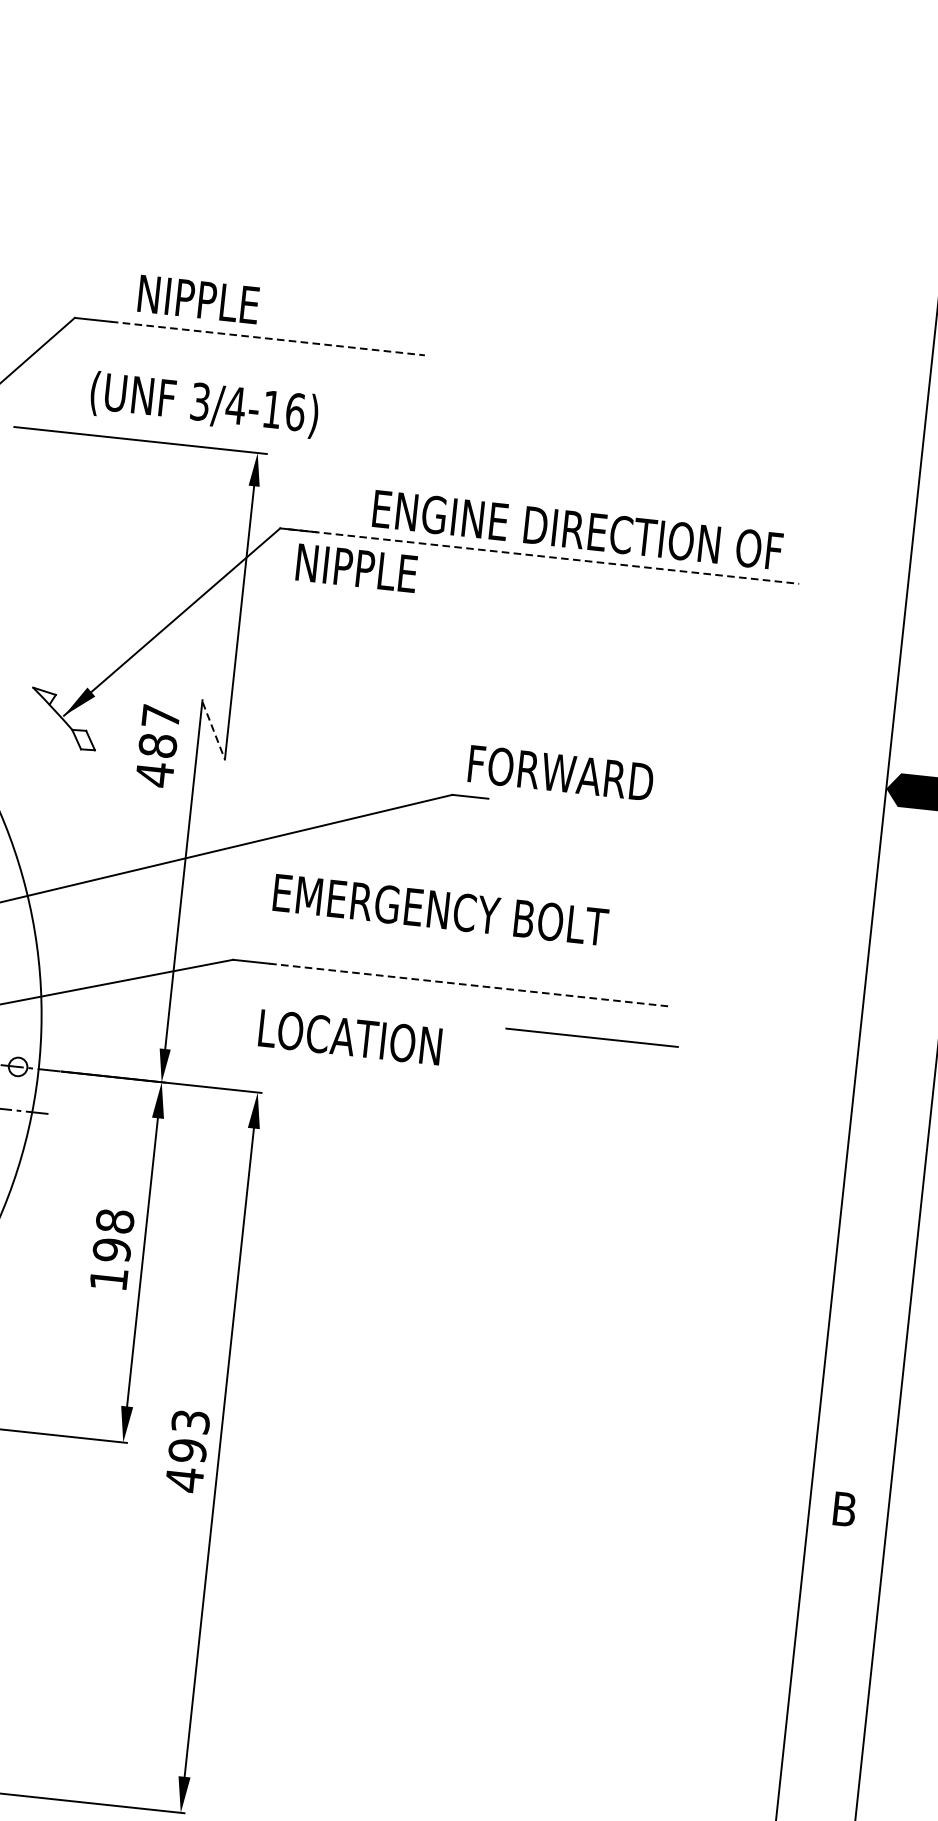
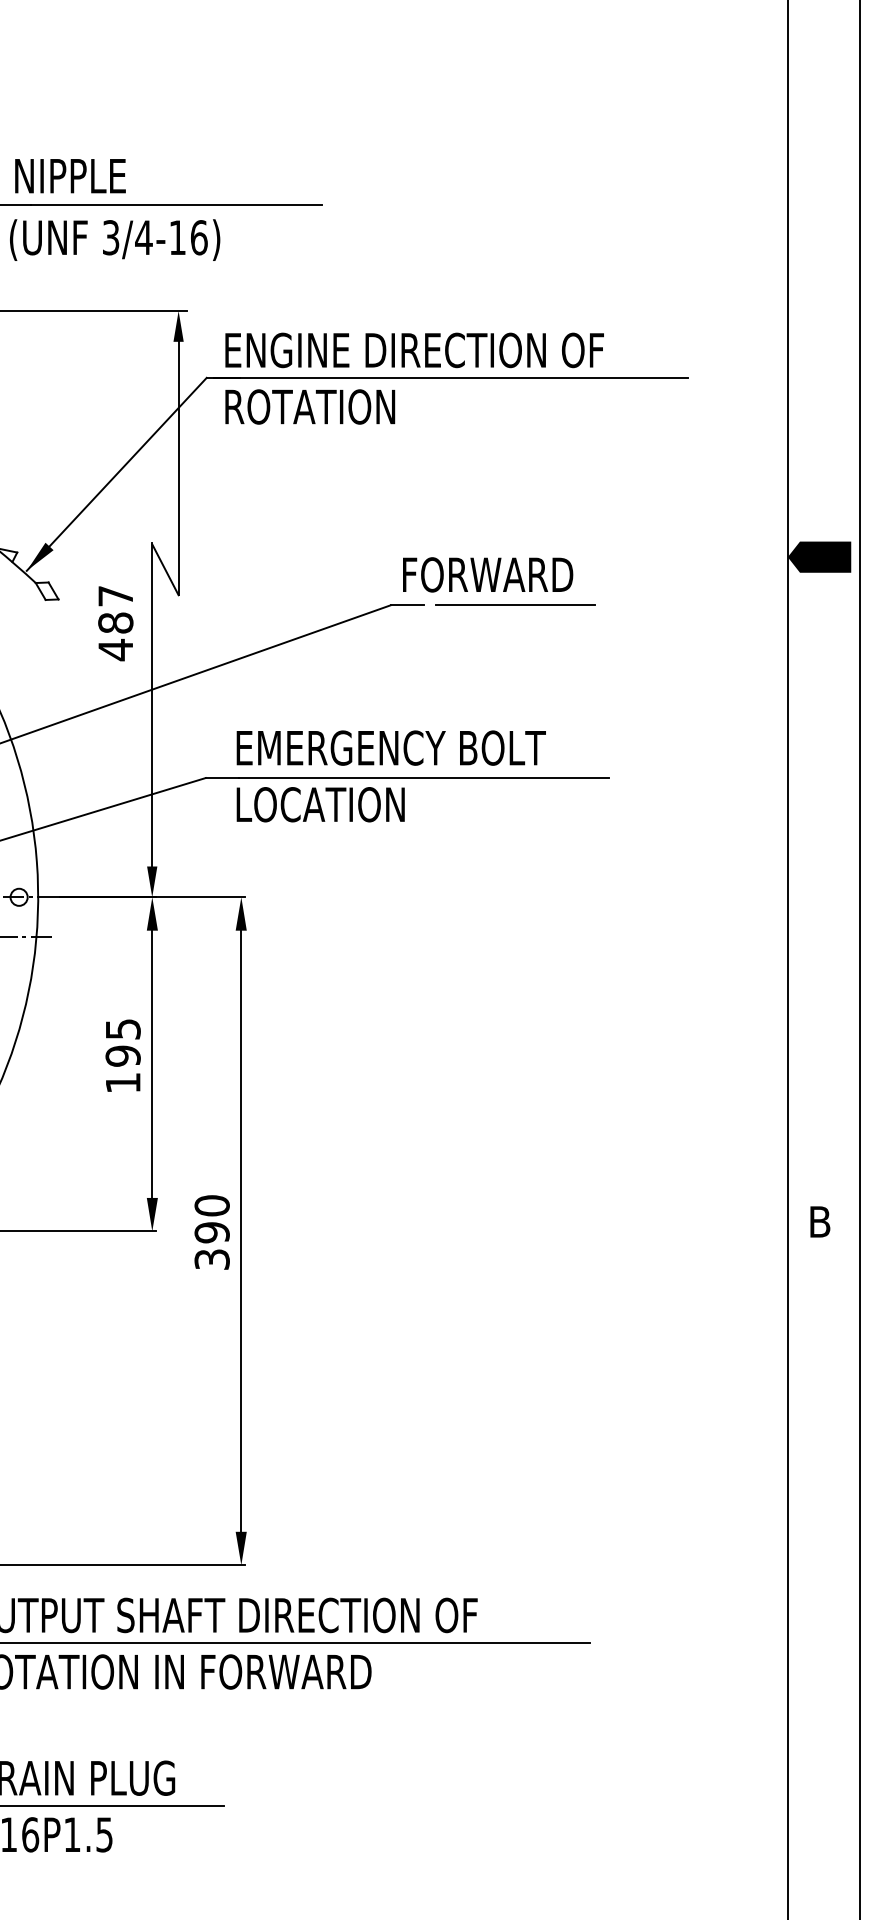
text: (198, 299) -> (70, 176), moved
line: (267, 338) -> (176, 205), dashed -> solid
text: (204, 404) -> (115, 239), moved
text: (577, 530) -> (414, 350), moved
line: (543, 556) -> (450, 377), dashed -> solid
text: (390, 571) -> (311, 406), NIPPLE -> ROTATION
line: (213, 731) -> (165, 570), dashed -> solid
text: (157, 746) -> (115, 623), moved
text: (440, 909) -> (390, 747), moved
line: (469, 985) -> (424, 778), dashed -> solid
line: (592, 1036) -> (515, 604), moved
text: (350, 1037) -> (320, 804), moved
text: (114, 1220) -> (122, 1028), 198 -> 195
text: (186, 1450) -> (211, 1232), 493 -> 390

